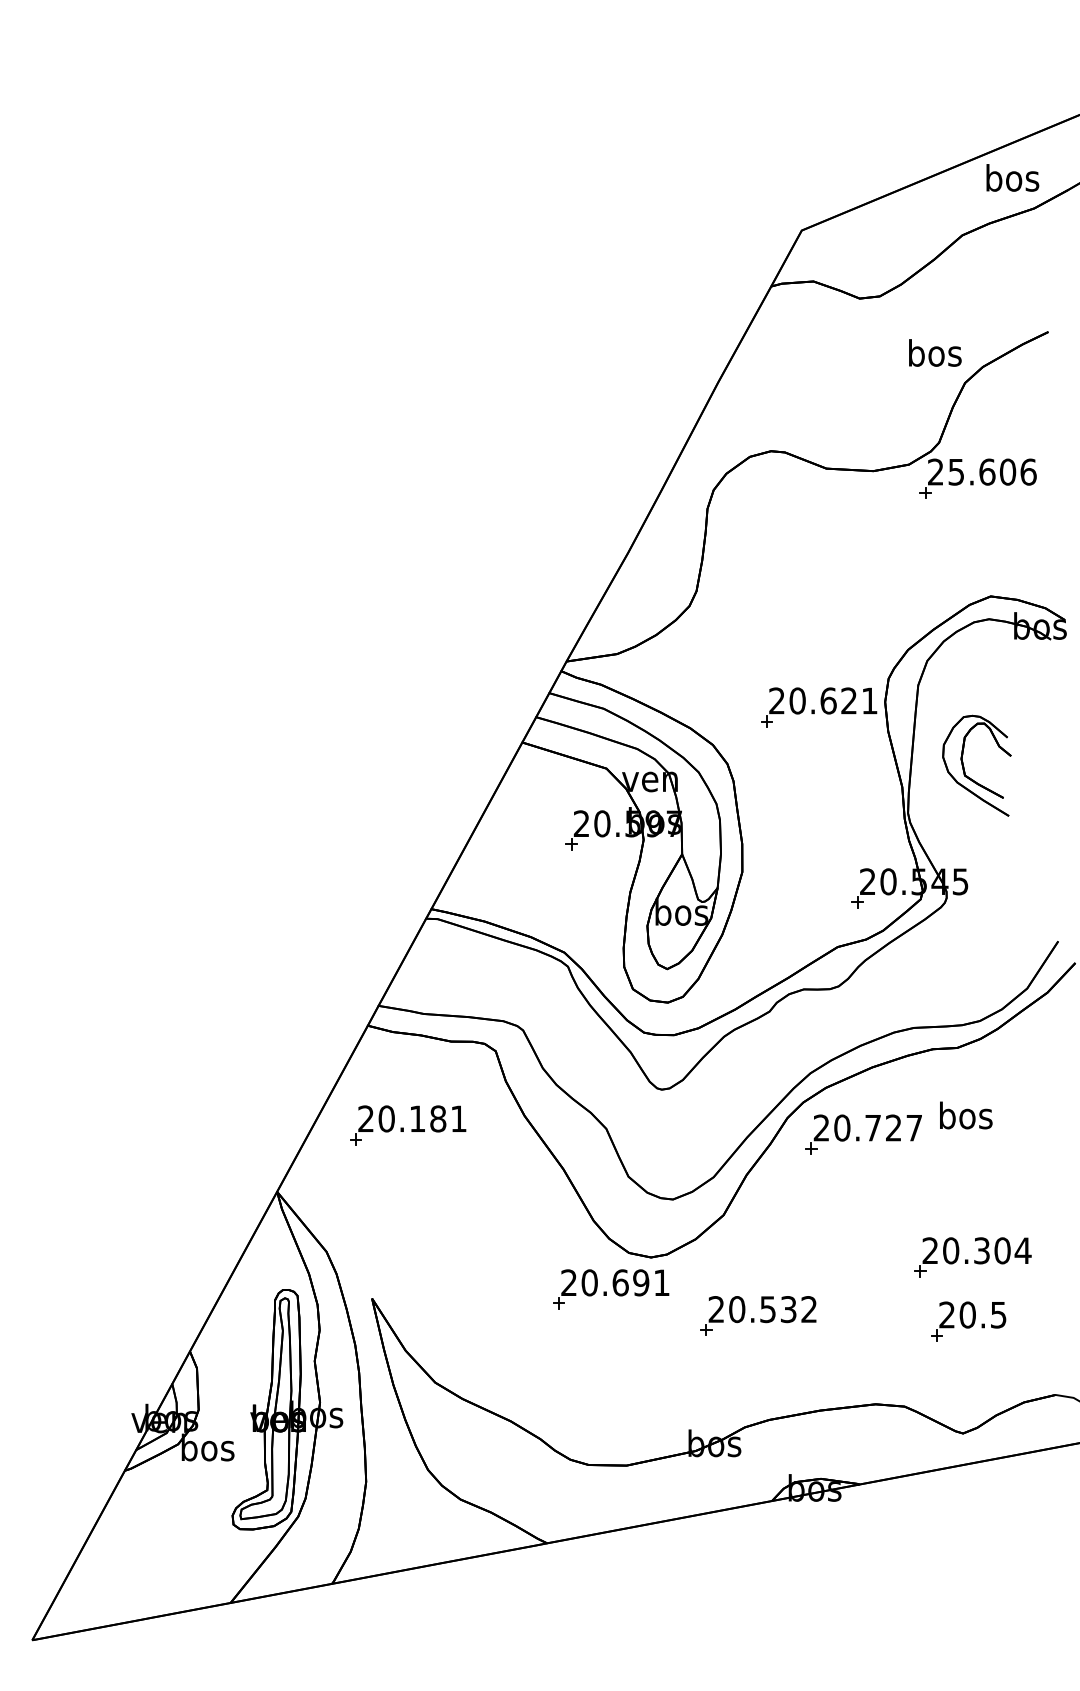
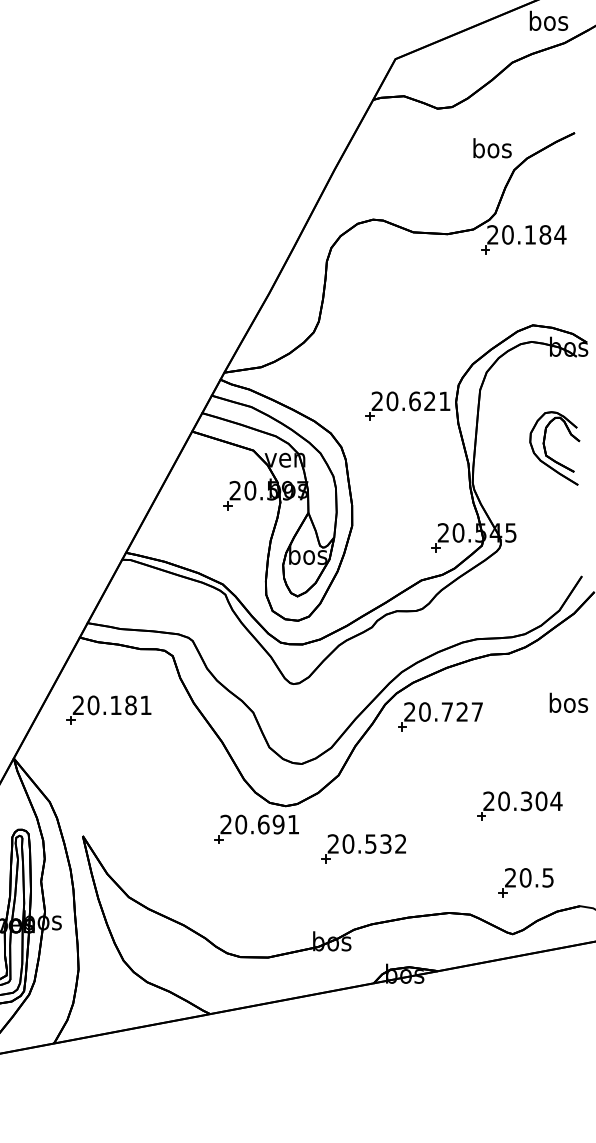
text: (992, 471) -> (534, 234), 25.606 -> 20.184
part: (964, 766) -> (545, 449), moved
text: (966, 1115) -> (569, 702), moved
part: (968, 1321) -> (526, 882), moved

